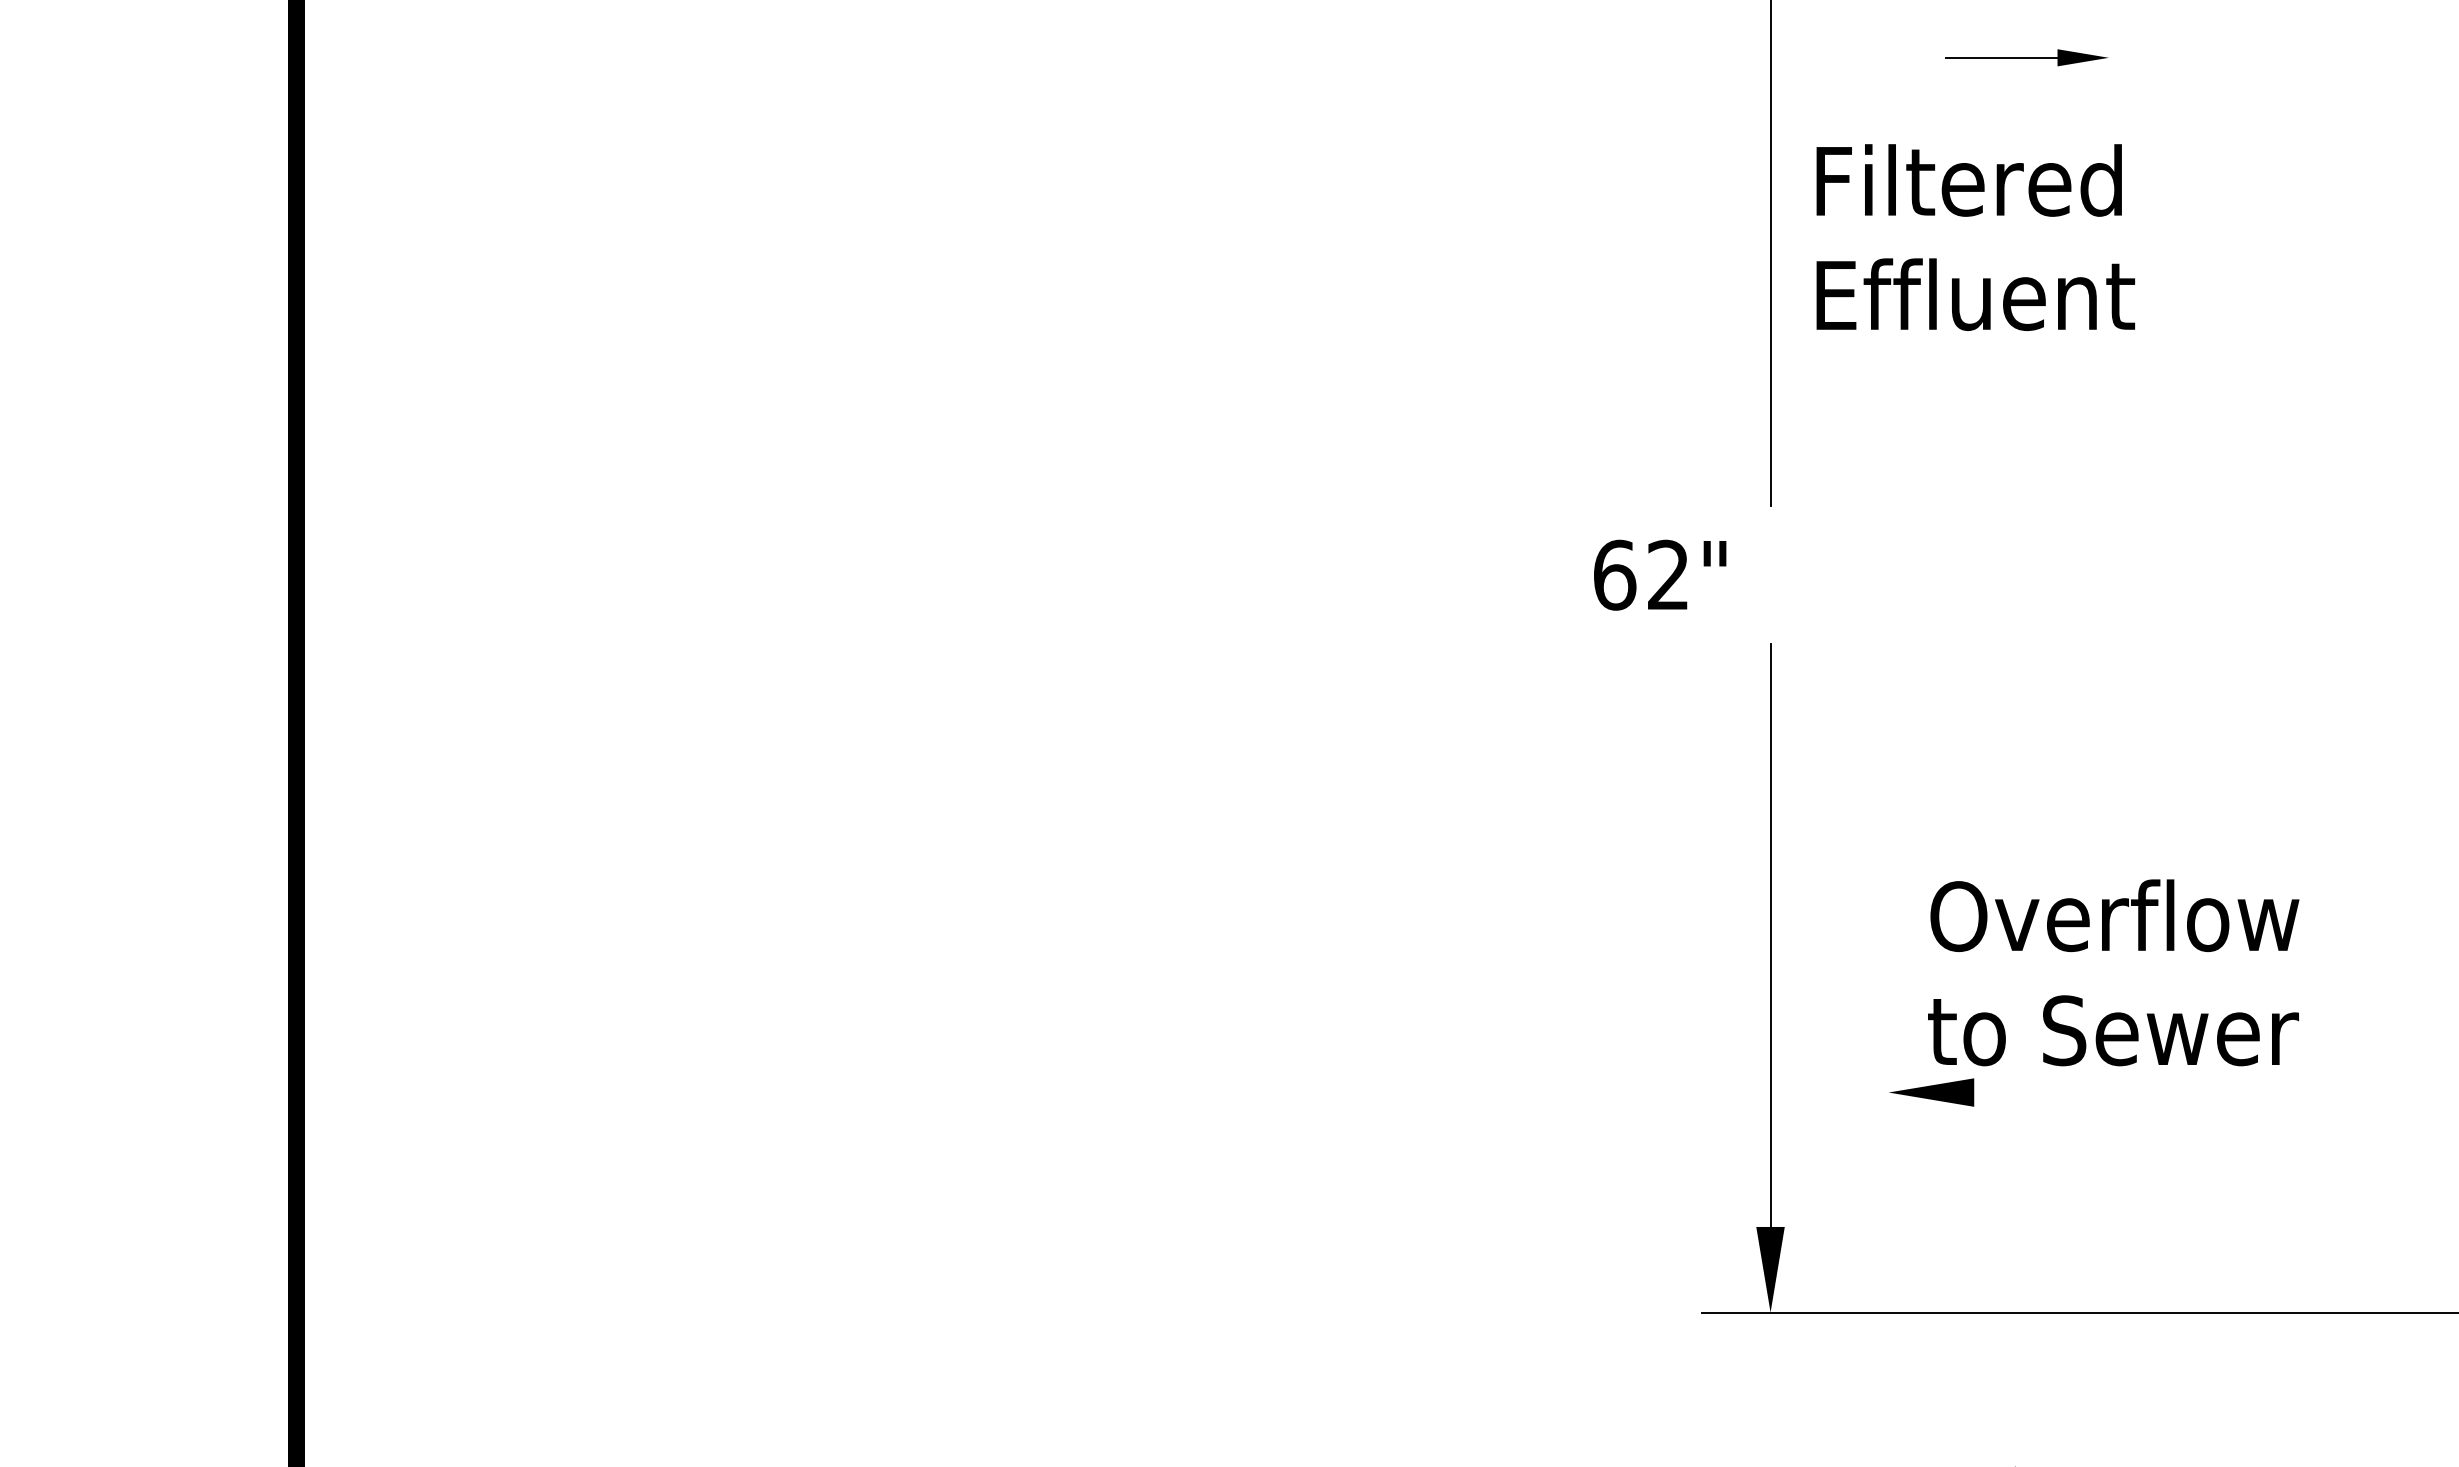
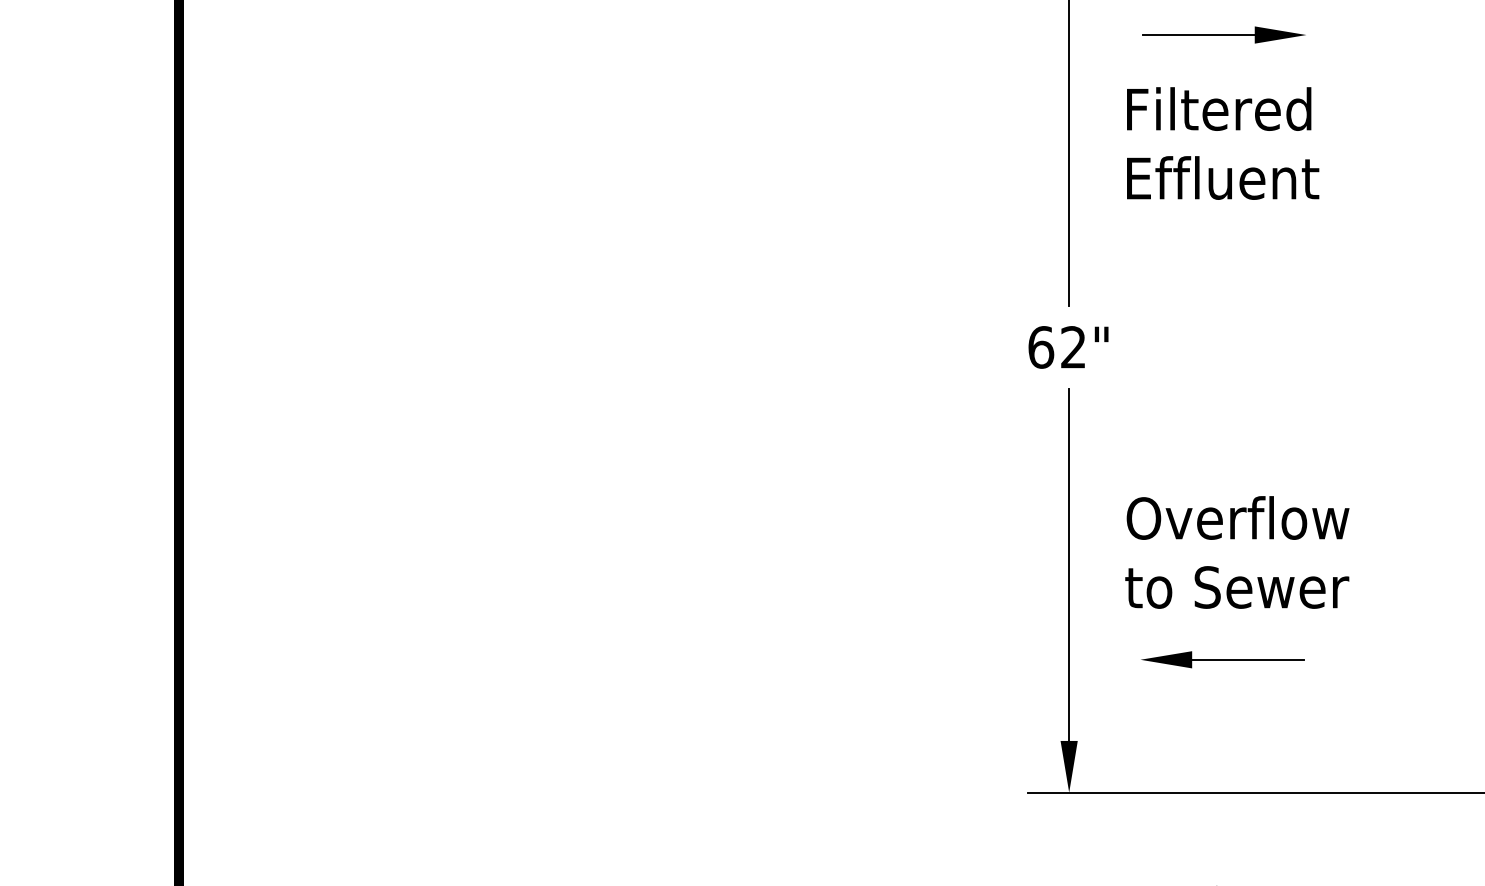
part: (2026, 56) -> (1223, 34), size x1.67
text: (1976, 237) -> (1223, 143), moved
text: (1660, 575) -> (1068, 347), moved
text: (2113, 972) -> (1237, 552), moved
line: (2067, 1092) -> (1248, 659), added

